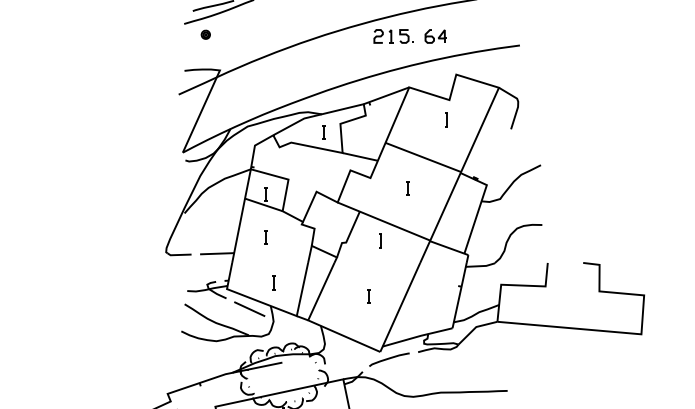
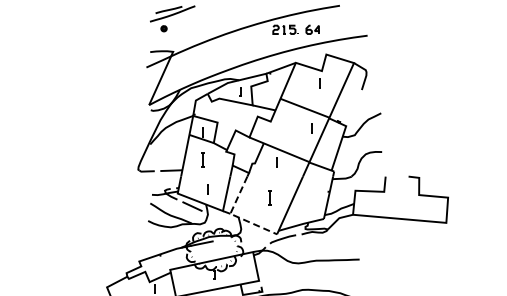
part: (407, 188) -> (311, 128), moved
part: (265, 238) -> (202, 160), size x1.6
part: (368, 296) -> (269, 198), size x1.6
line: (314, 322) -> (234, 215), solid -> dashed

